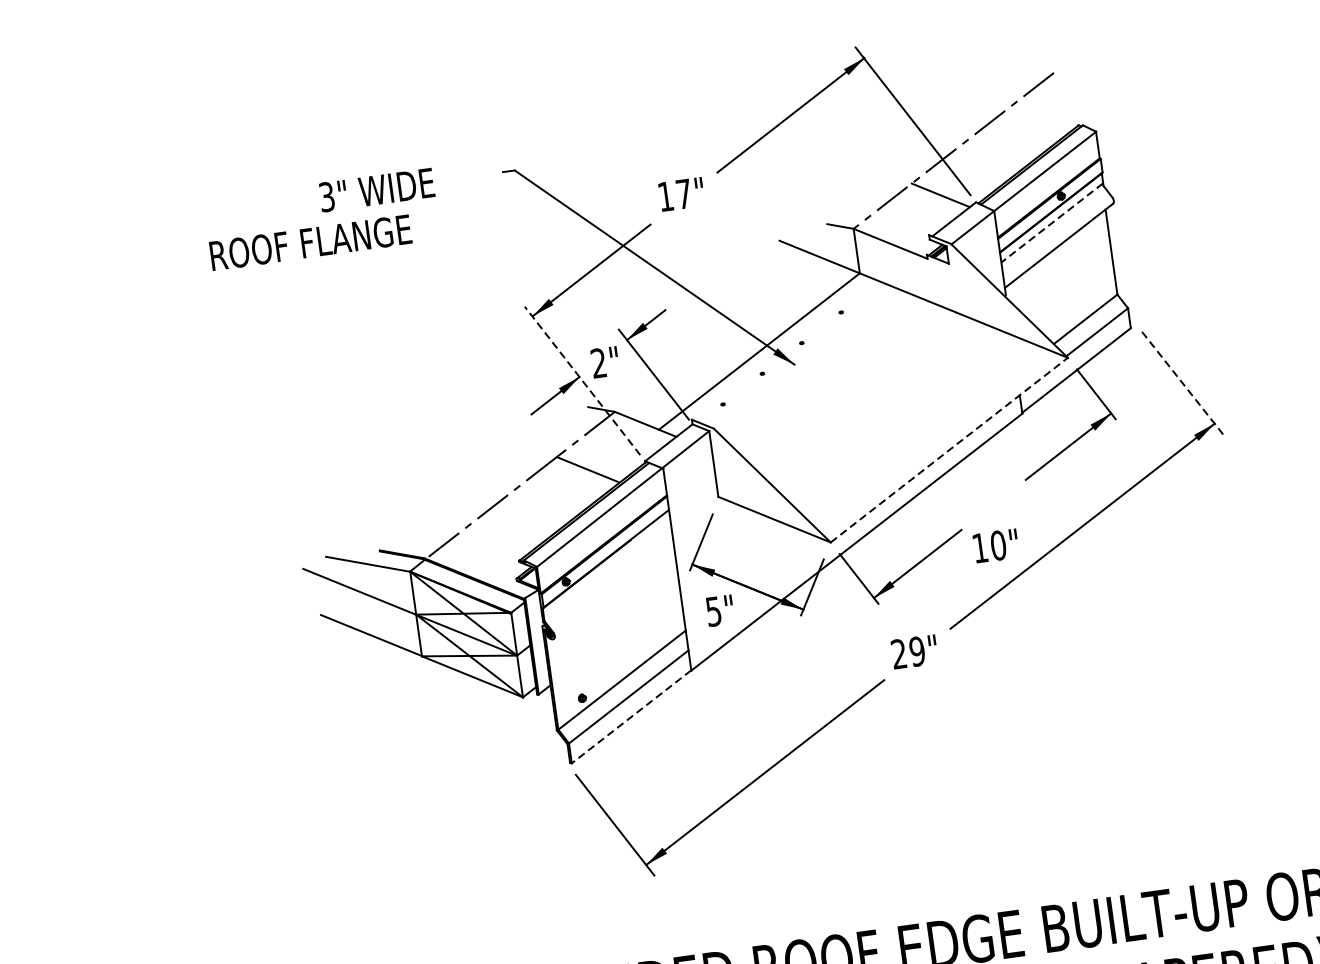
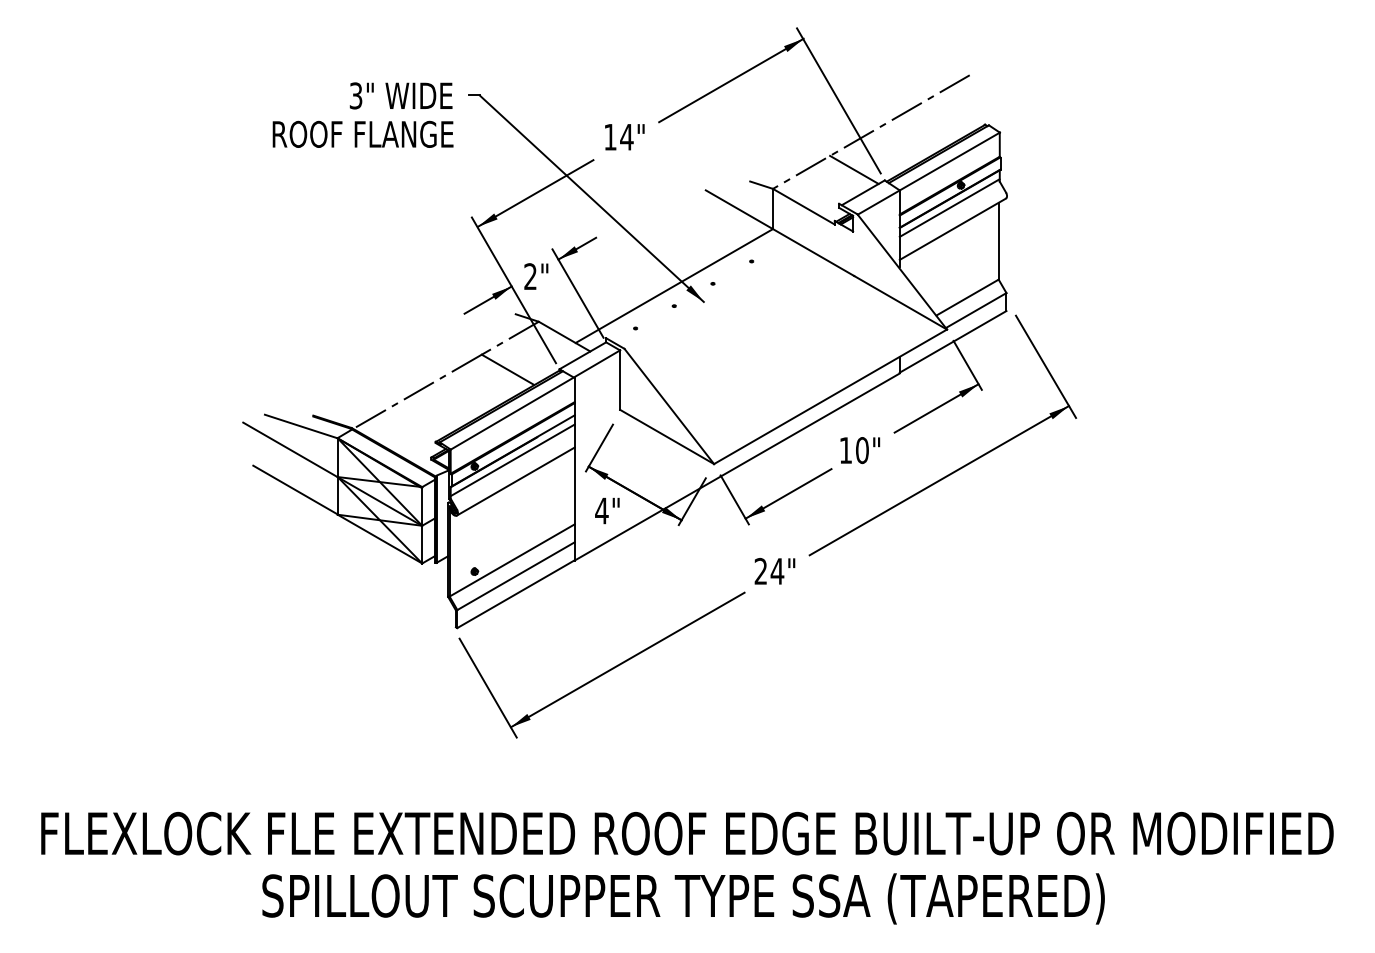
text: (376, 189) -> (400, 95), moved
text: (683, 194) -> (626, 137), 17" -> 14"
line: (1052, 223) -> (949, 208), dashed -> solid
text: (310, 241) -> (362, 133), moved
line: (581, 380) -> (513, 289), dashed -> solid
line: (1183, 384) -> (1046, 367), dashed -> solid
line: (949, 449) -> (830, 396), dashed -> solid
text: (996, 545) -> (860, 450), moved
line: (607, 569) -> (512, 460), added
line: (613, 592) -> (515, 481), added
text: (713, 611) -> (601, 510), 5" -> 4"
text: (917, 650) -> (777, 570), 29" -> 24"
line: (632, 717) -> (516, 594), dashed -> solid

